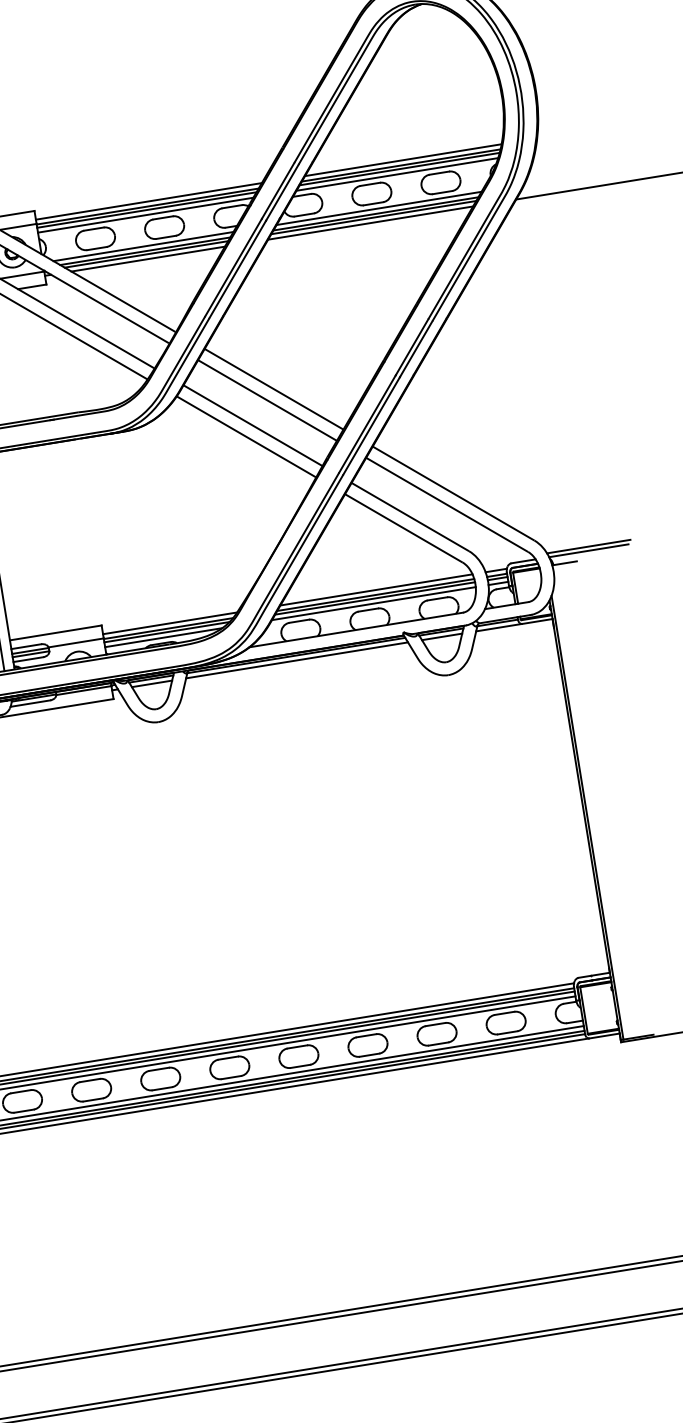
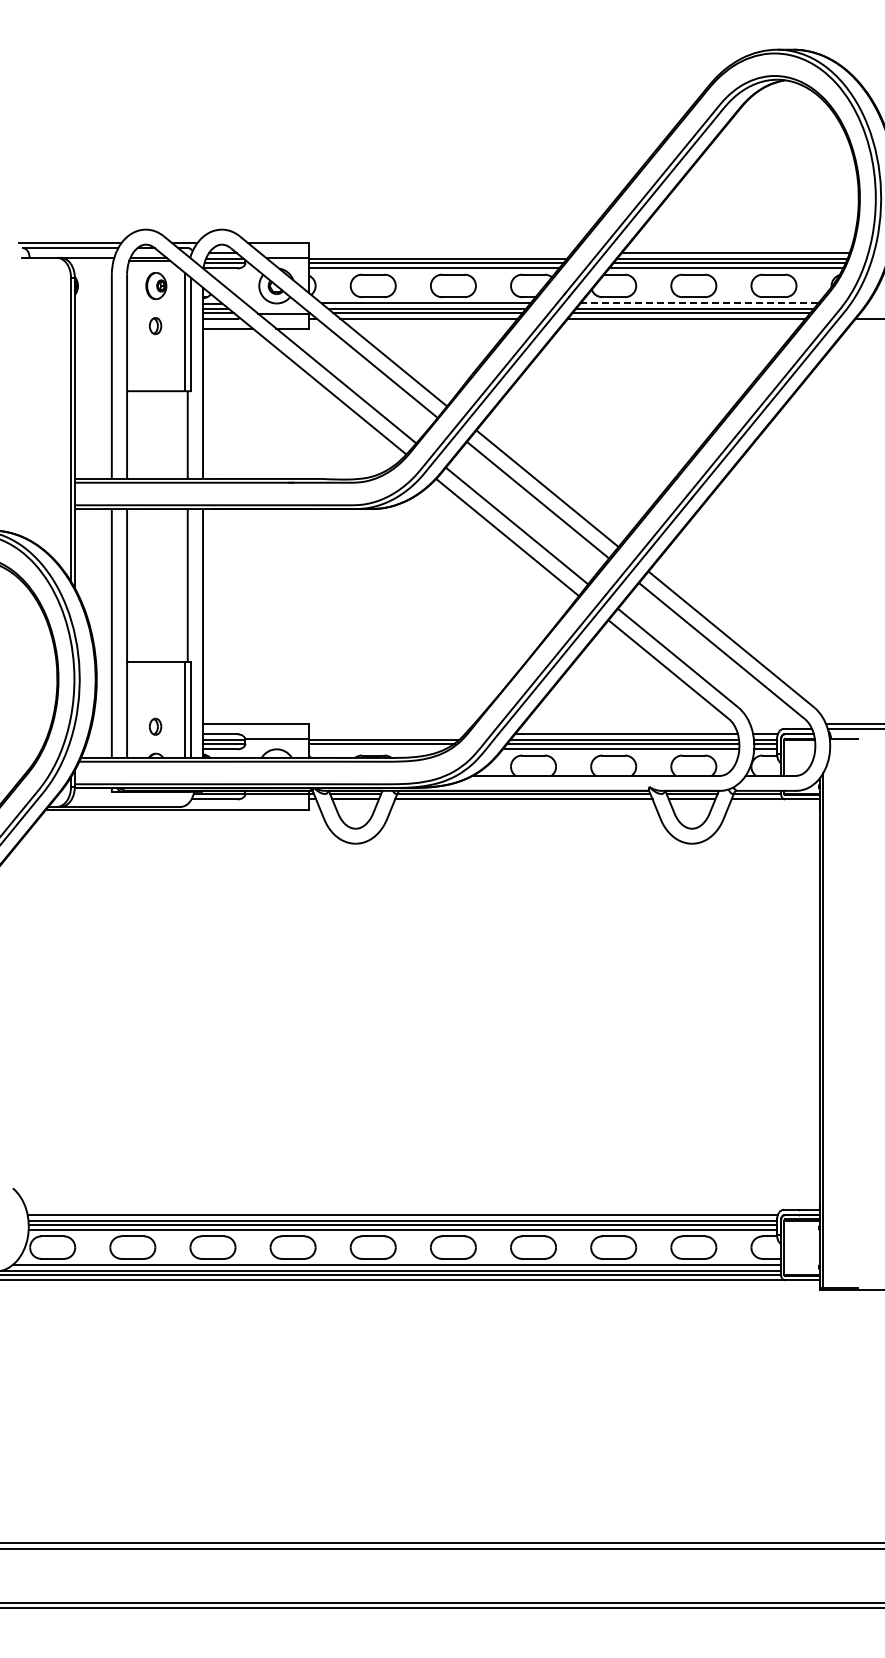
line: (148, 201) -> (440, 253), removed
line: (379, 208) -> (699, 303), solid -> dashed
line: (169, 623) -> (386, 734), removed
line: (163, 637) -> (377, 749), removed

